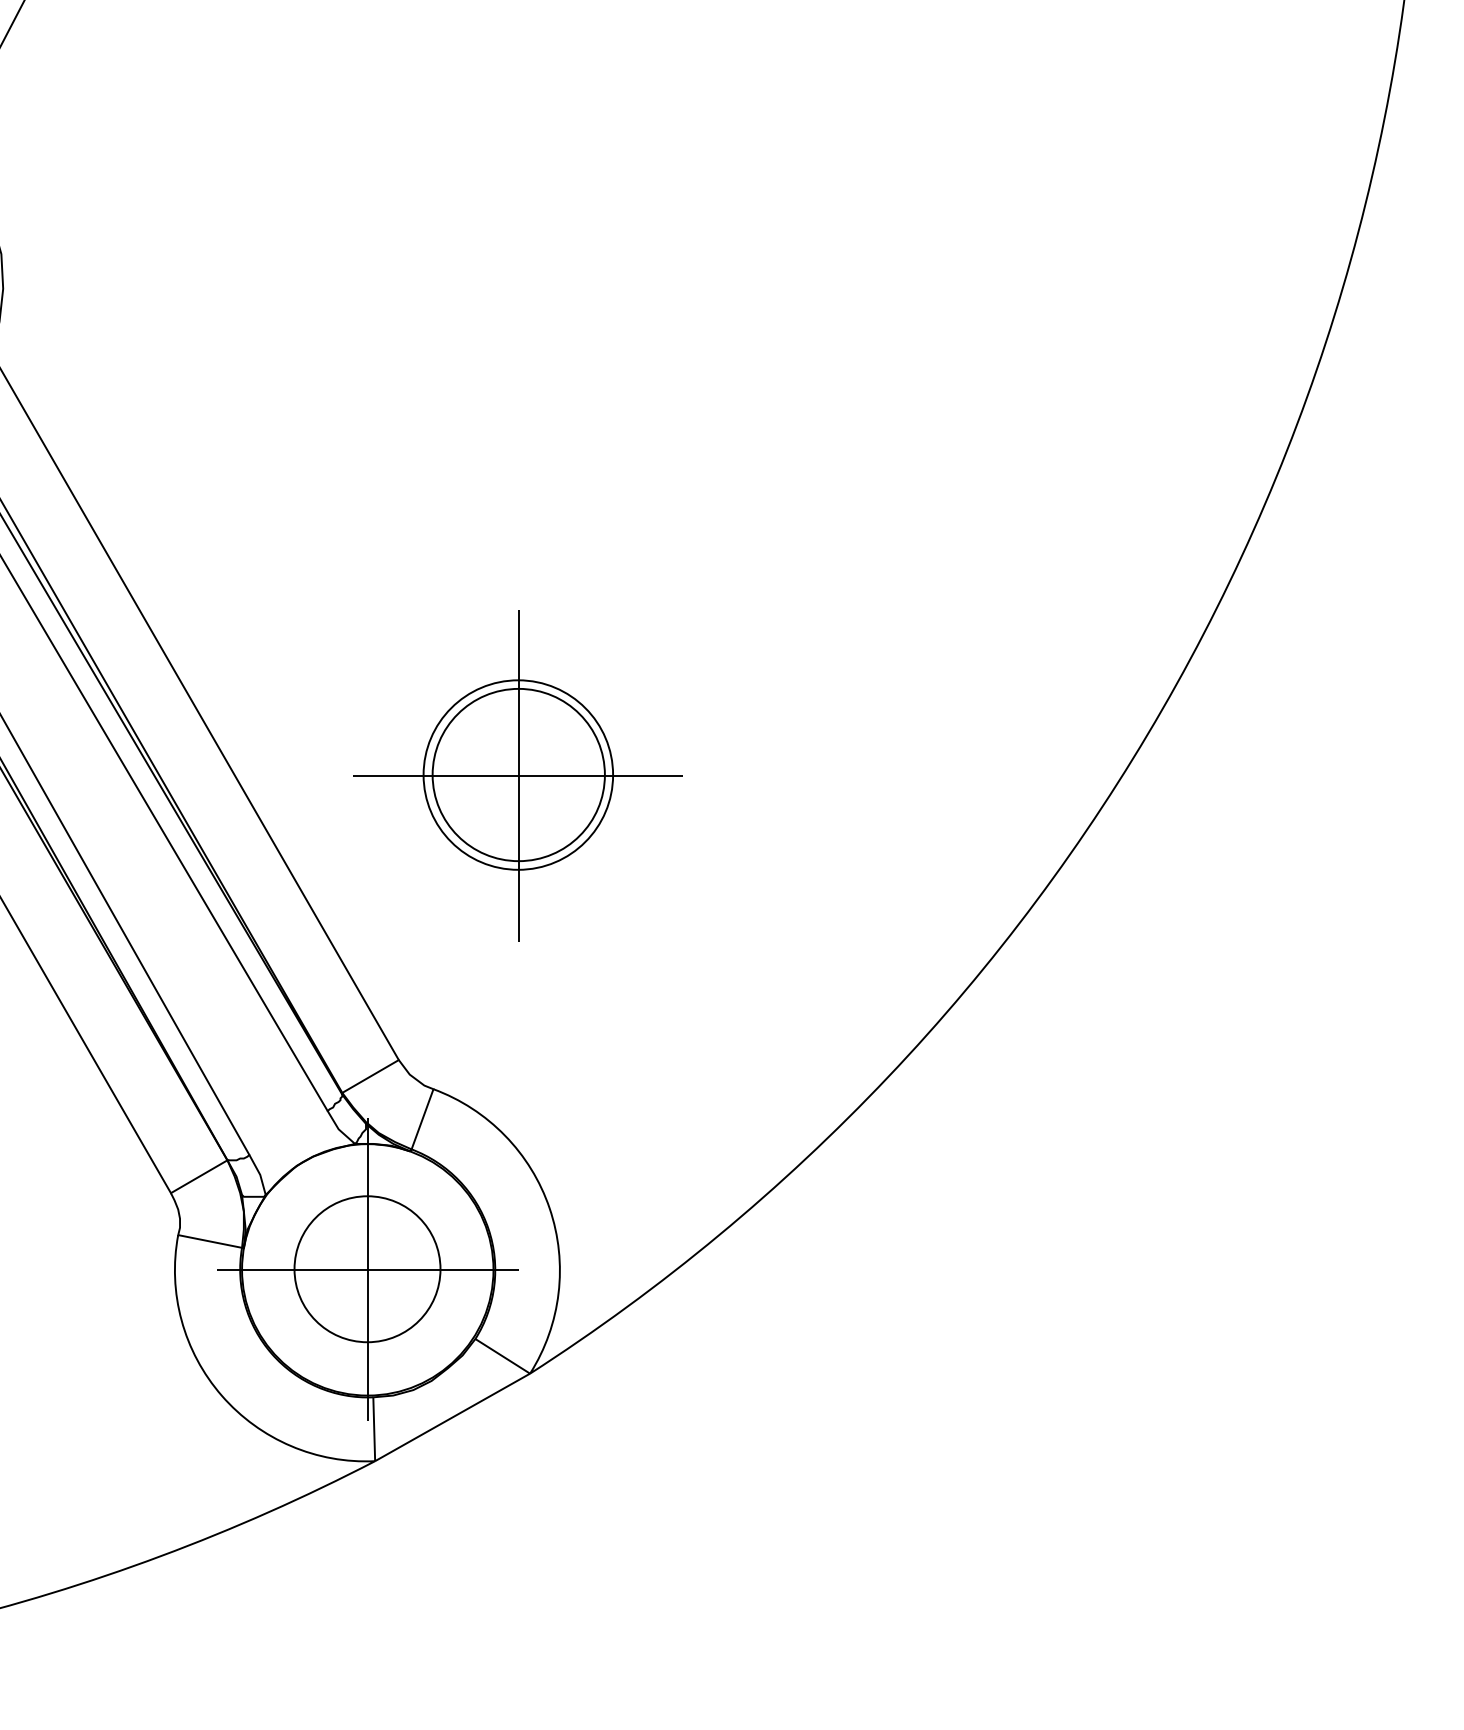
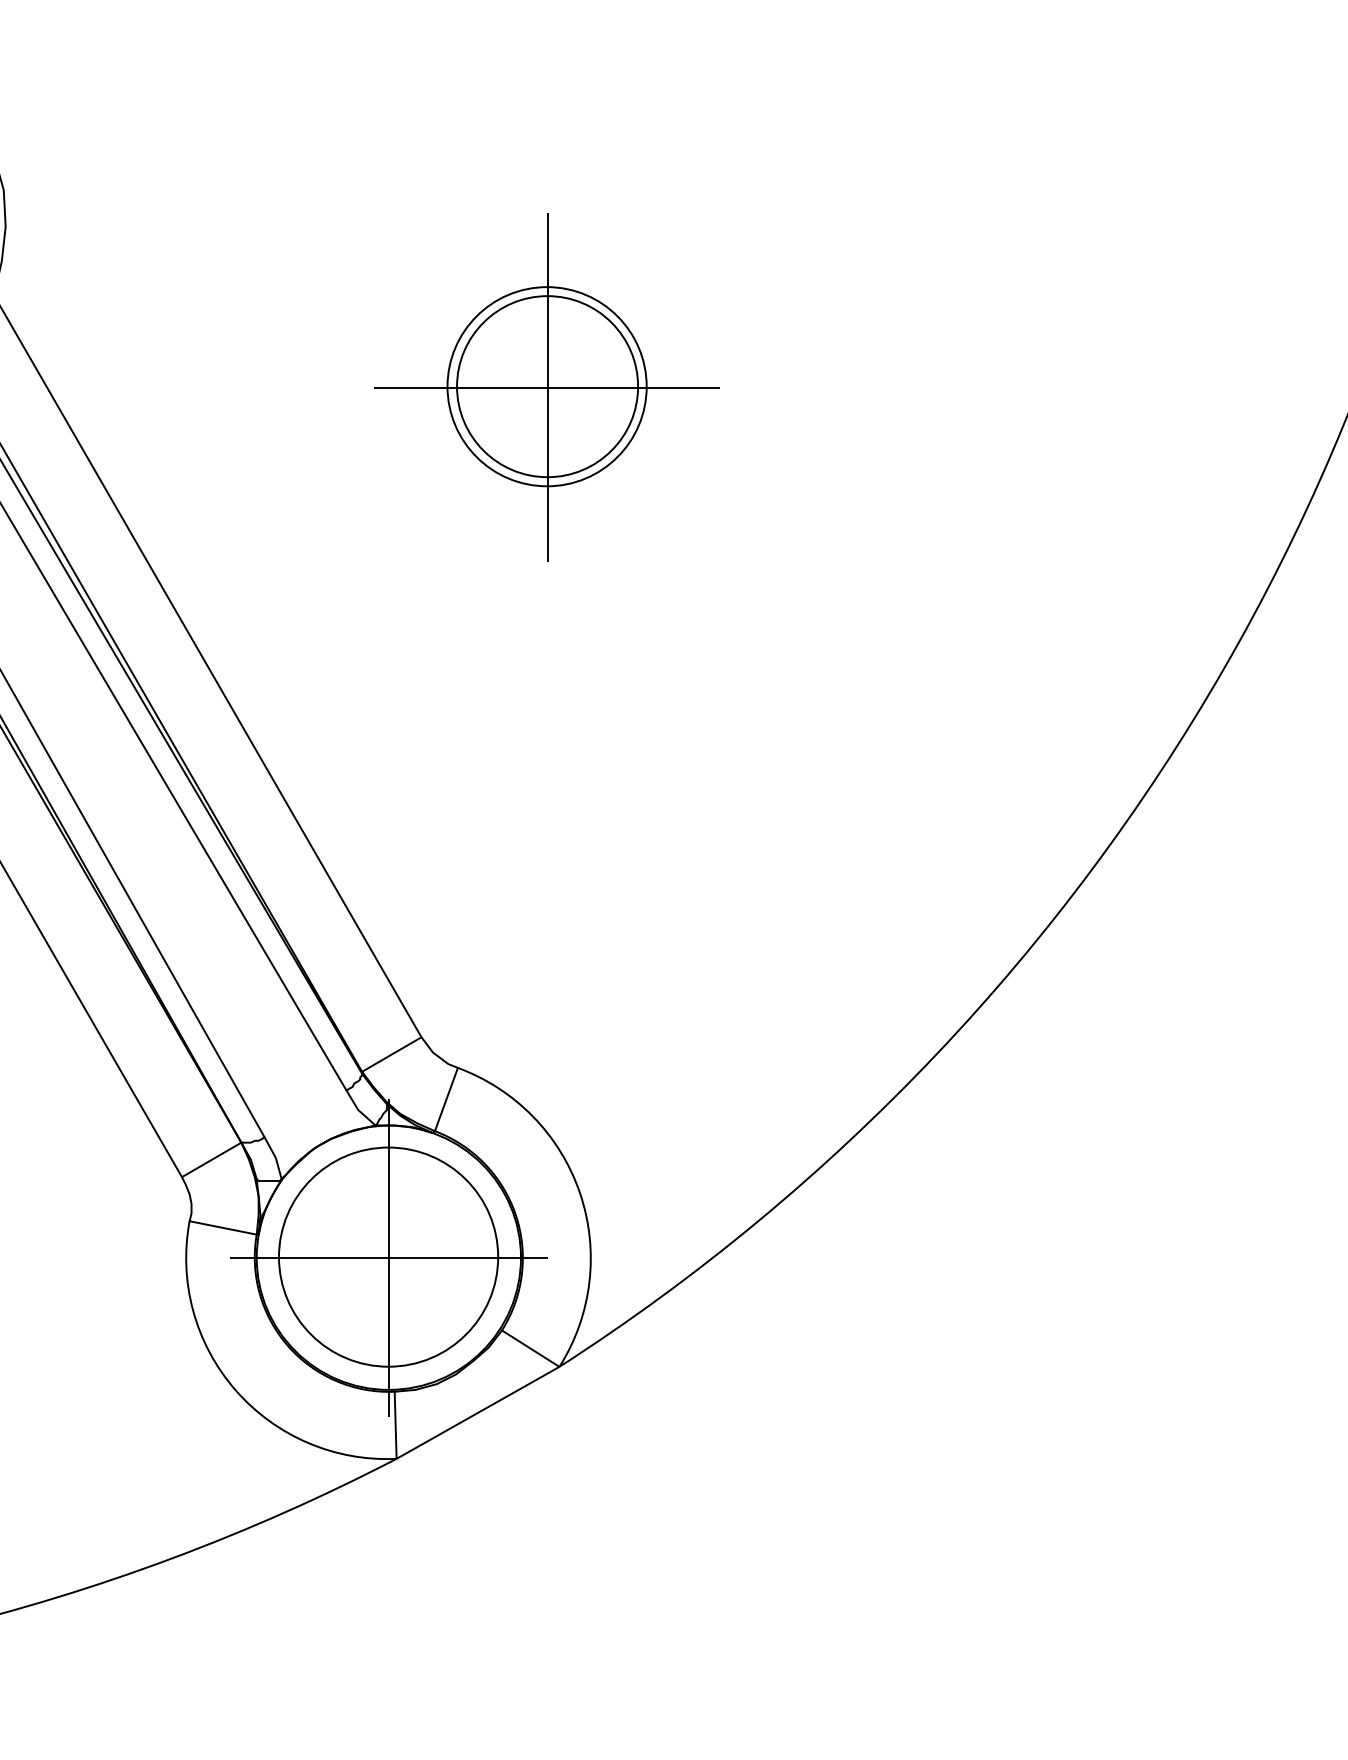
part: (517, 775) -> (546, 387), moved
circle: (367, 1268) -> (388, 1256), size x1.43

